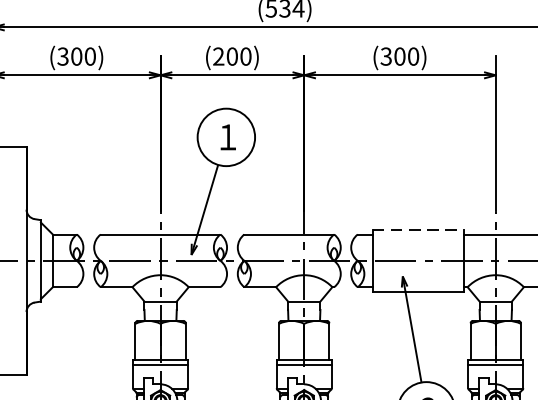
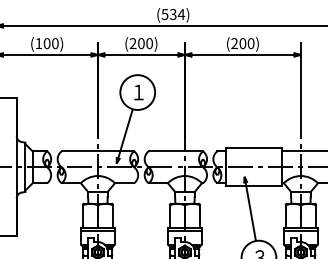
text: (62, 56) -> (38, 43), (300) -> (100)
text: (386, 56) -> (234, 43), (300) -> (200)
line: (417, 229) -> (253, 148), dashed -> solid

